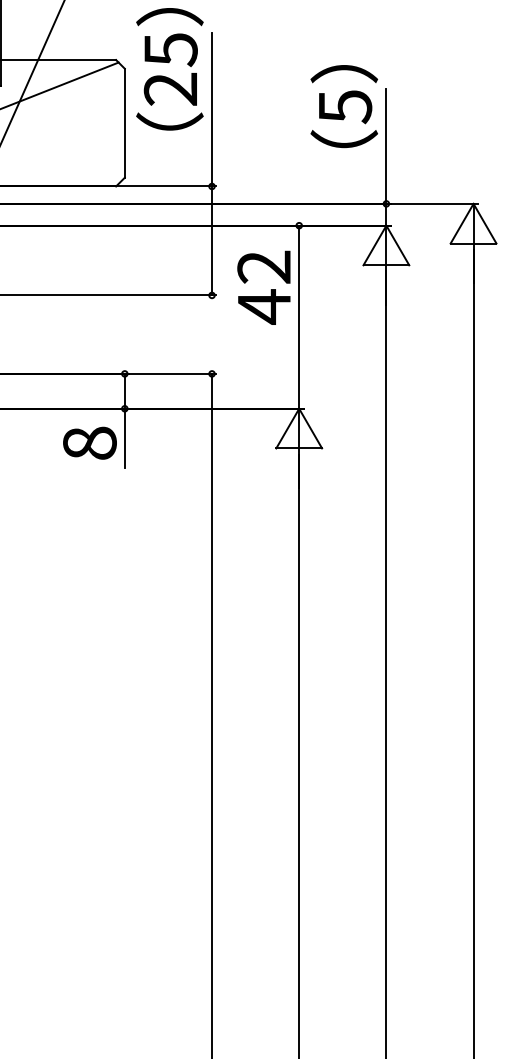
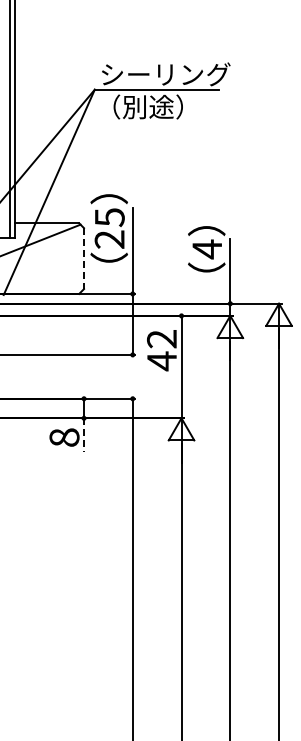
text: (345, 106) -> (207, 249), 5 -> 4
line: (125, 124) -> (84, 259), solid -> dashed
line: (125, 437) -> (84, 434), solid -> dashed

